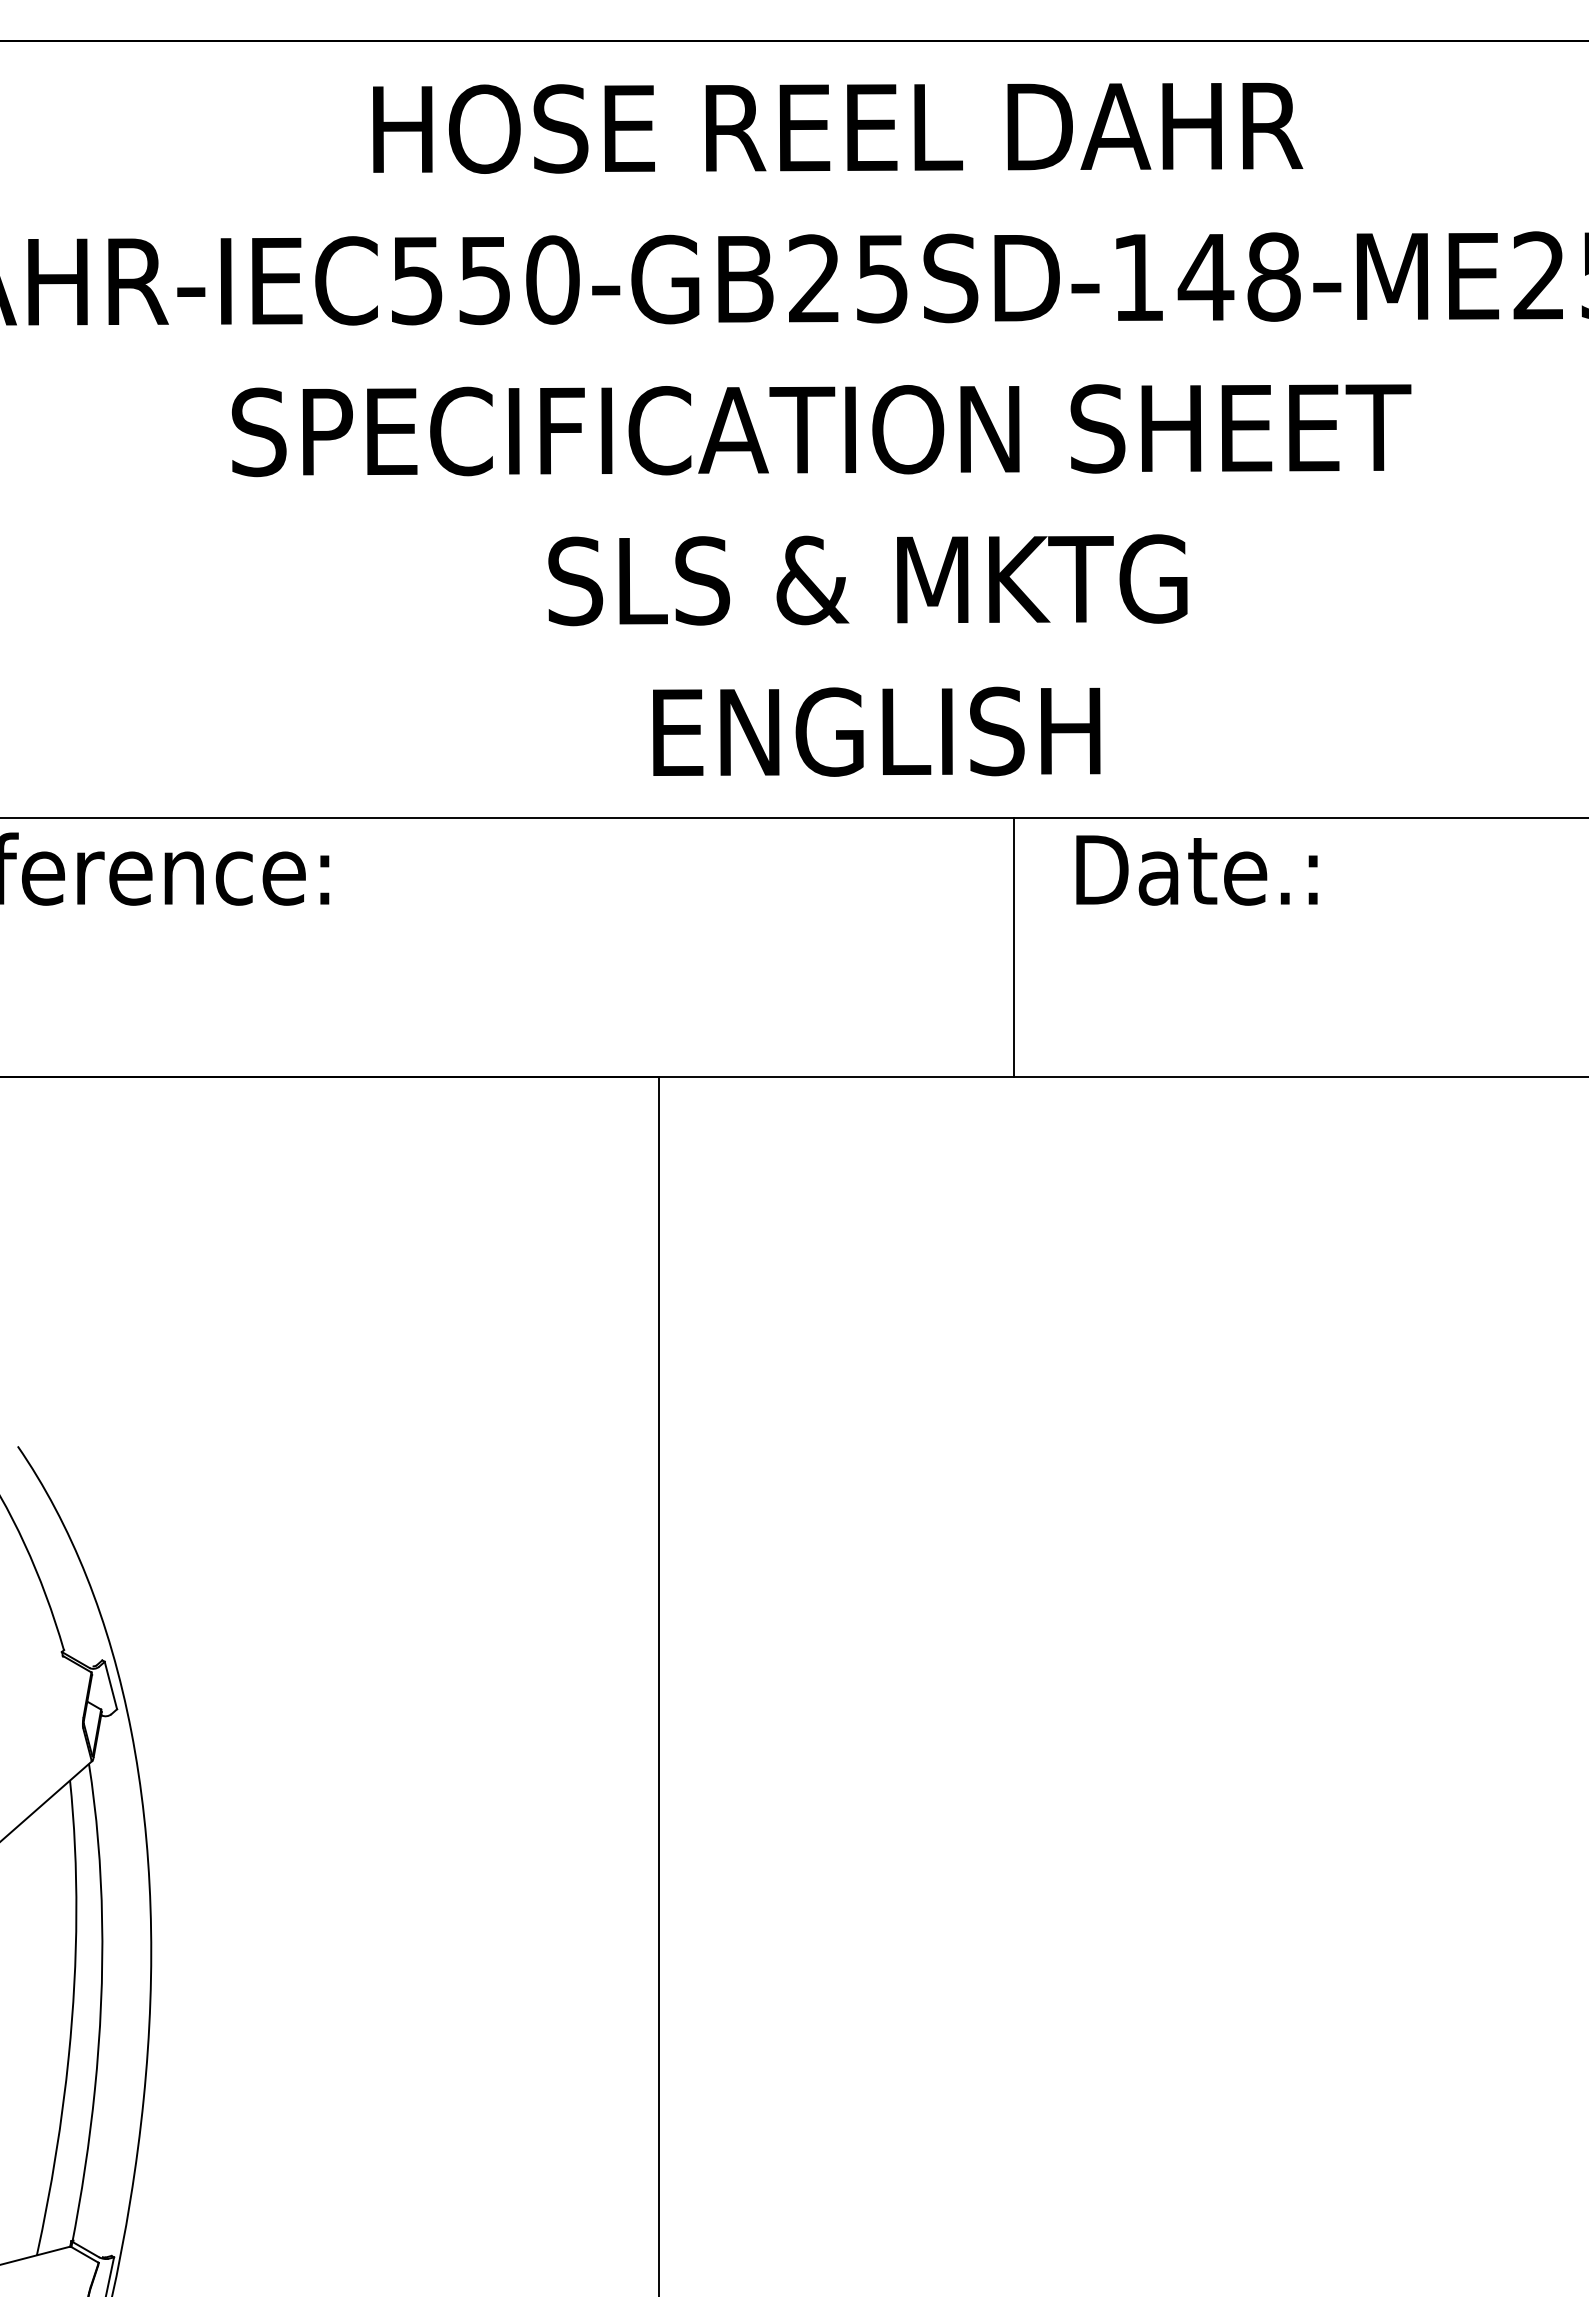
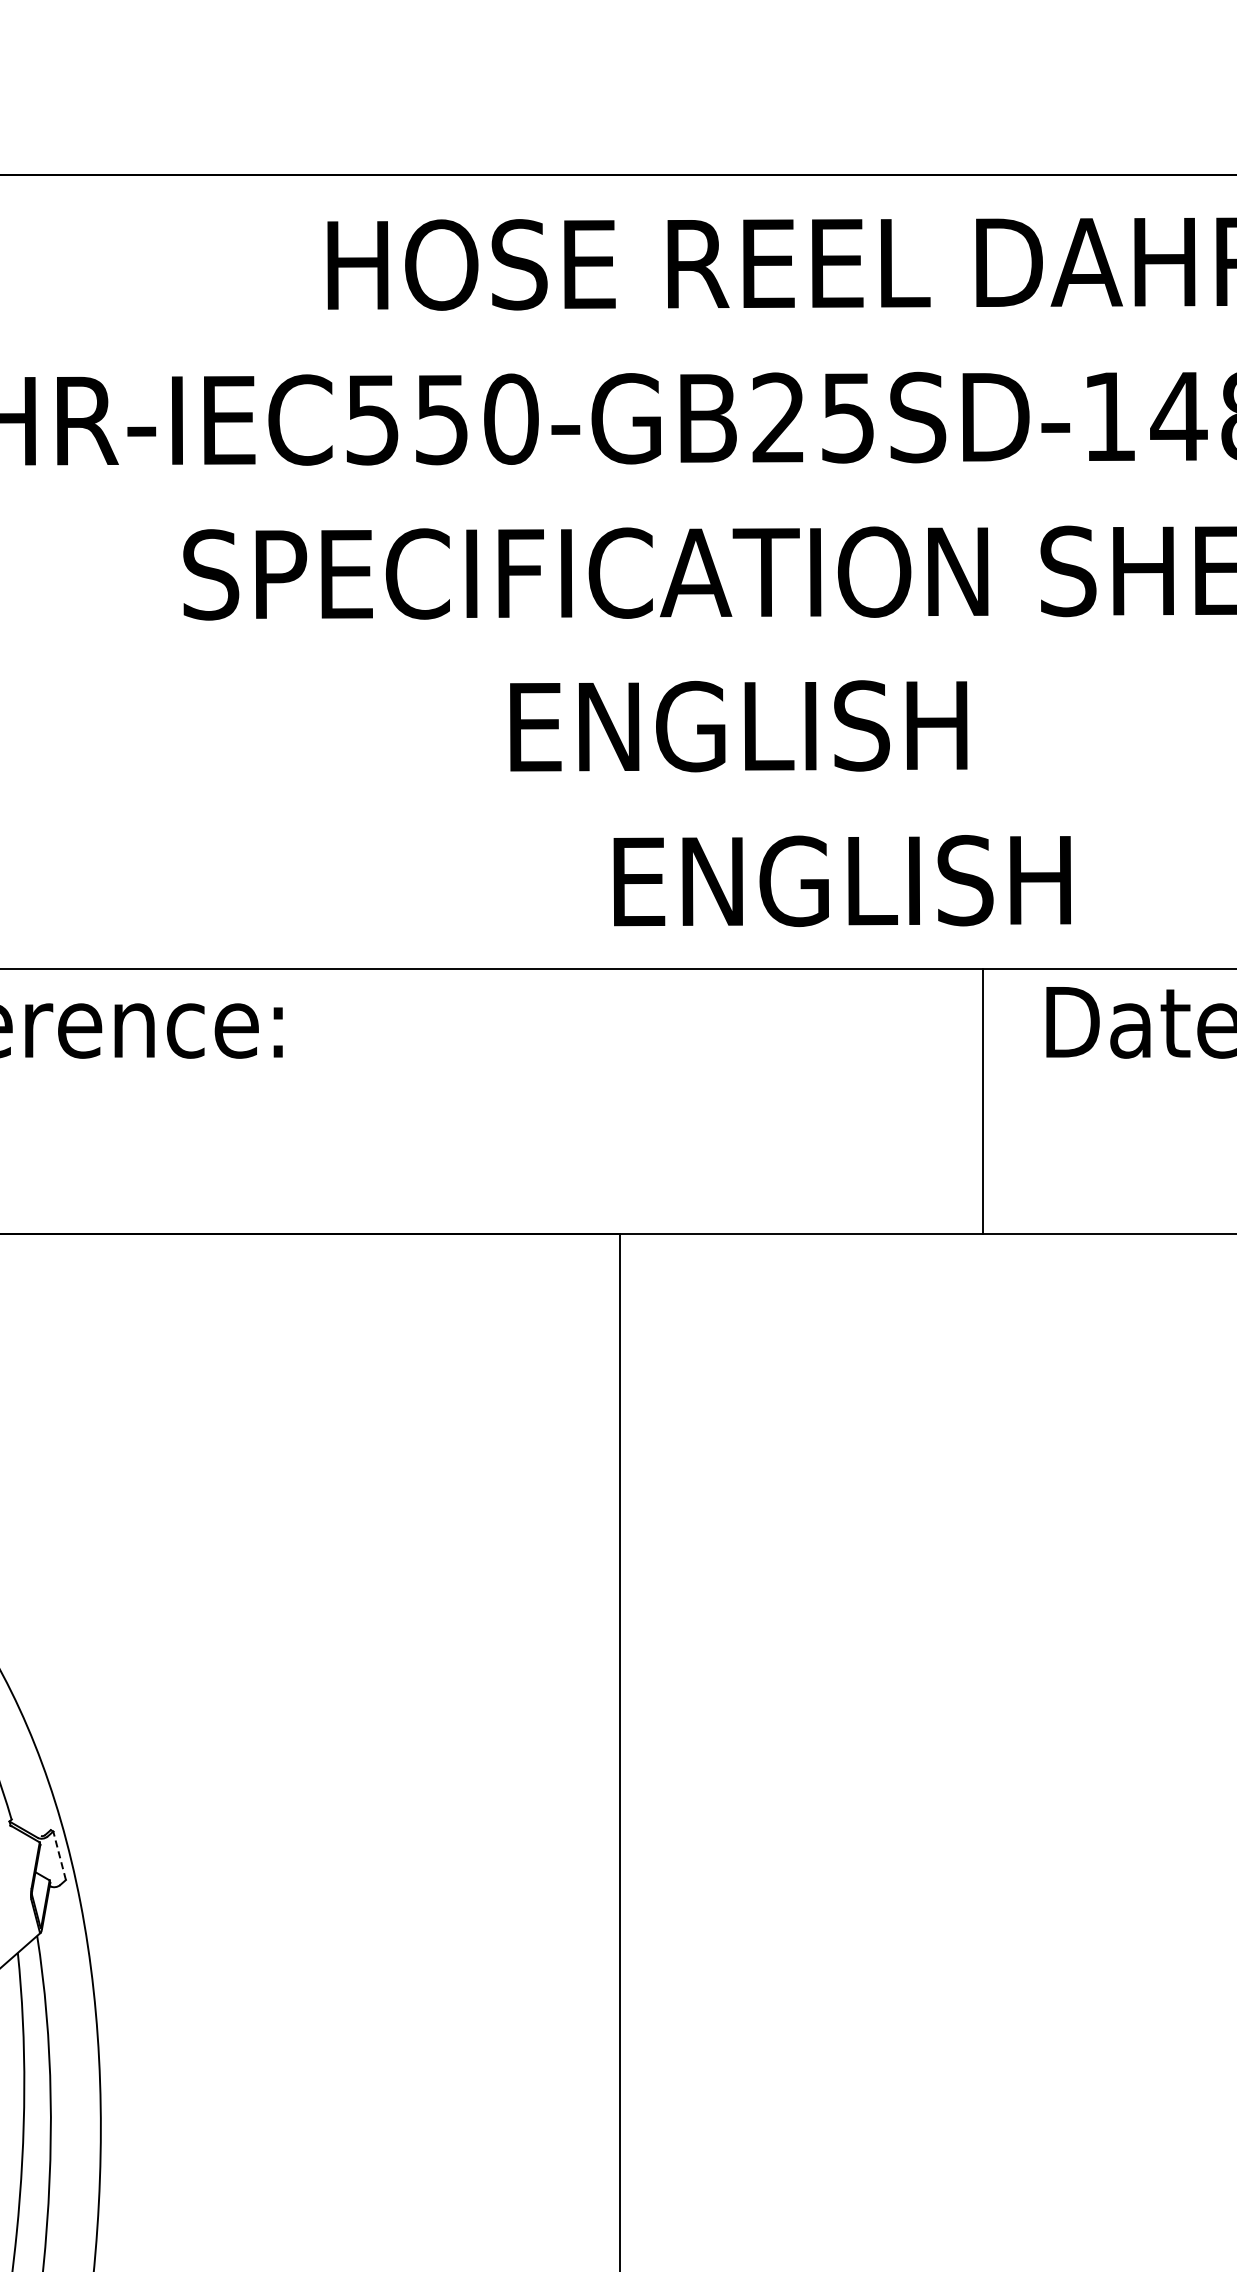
text: (867, 580) -> (832, 726), SLS & MKTG -> ENGLISH
line: (110, 1685) -> (59, 1855), solid -> dashed

